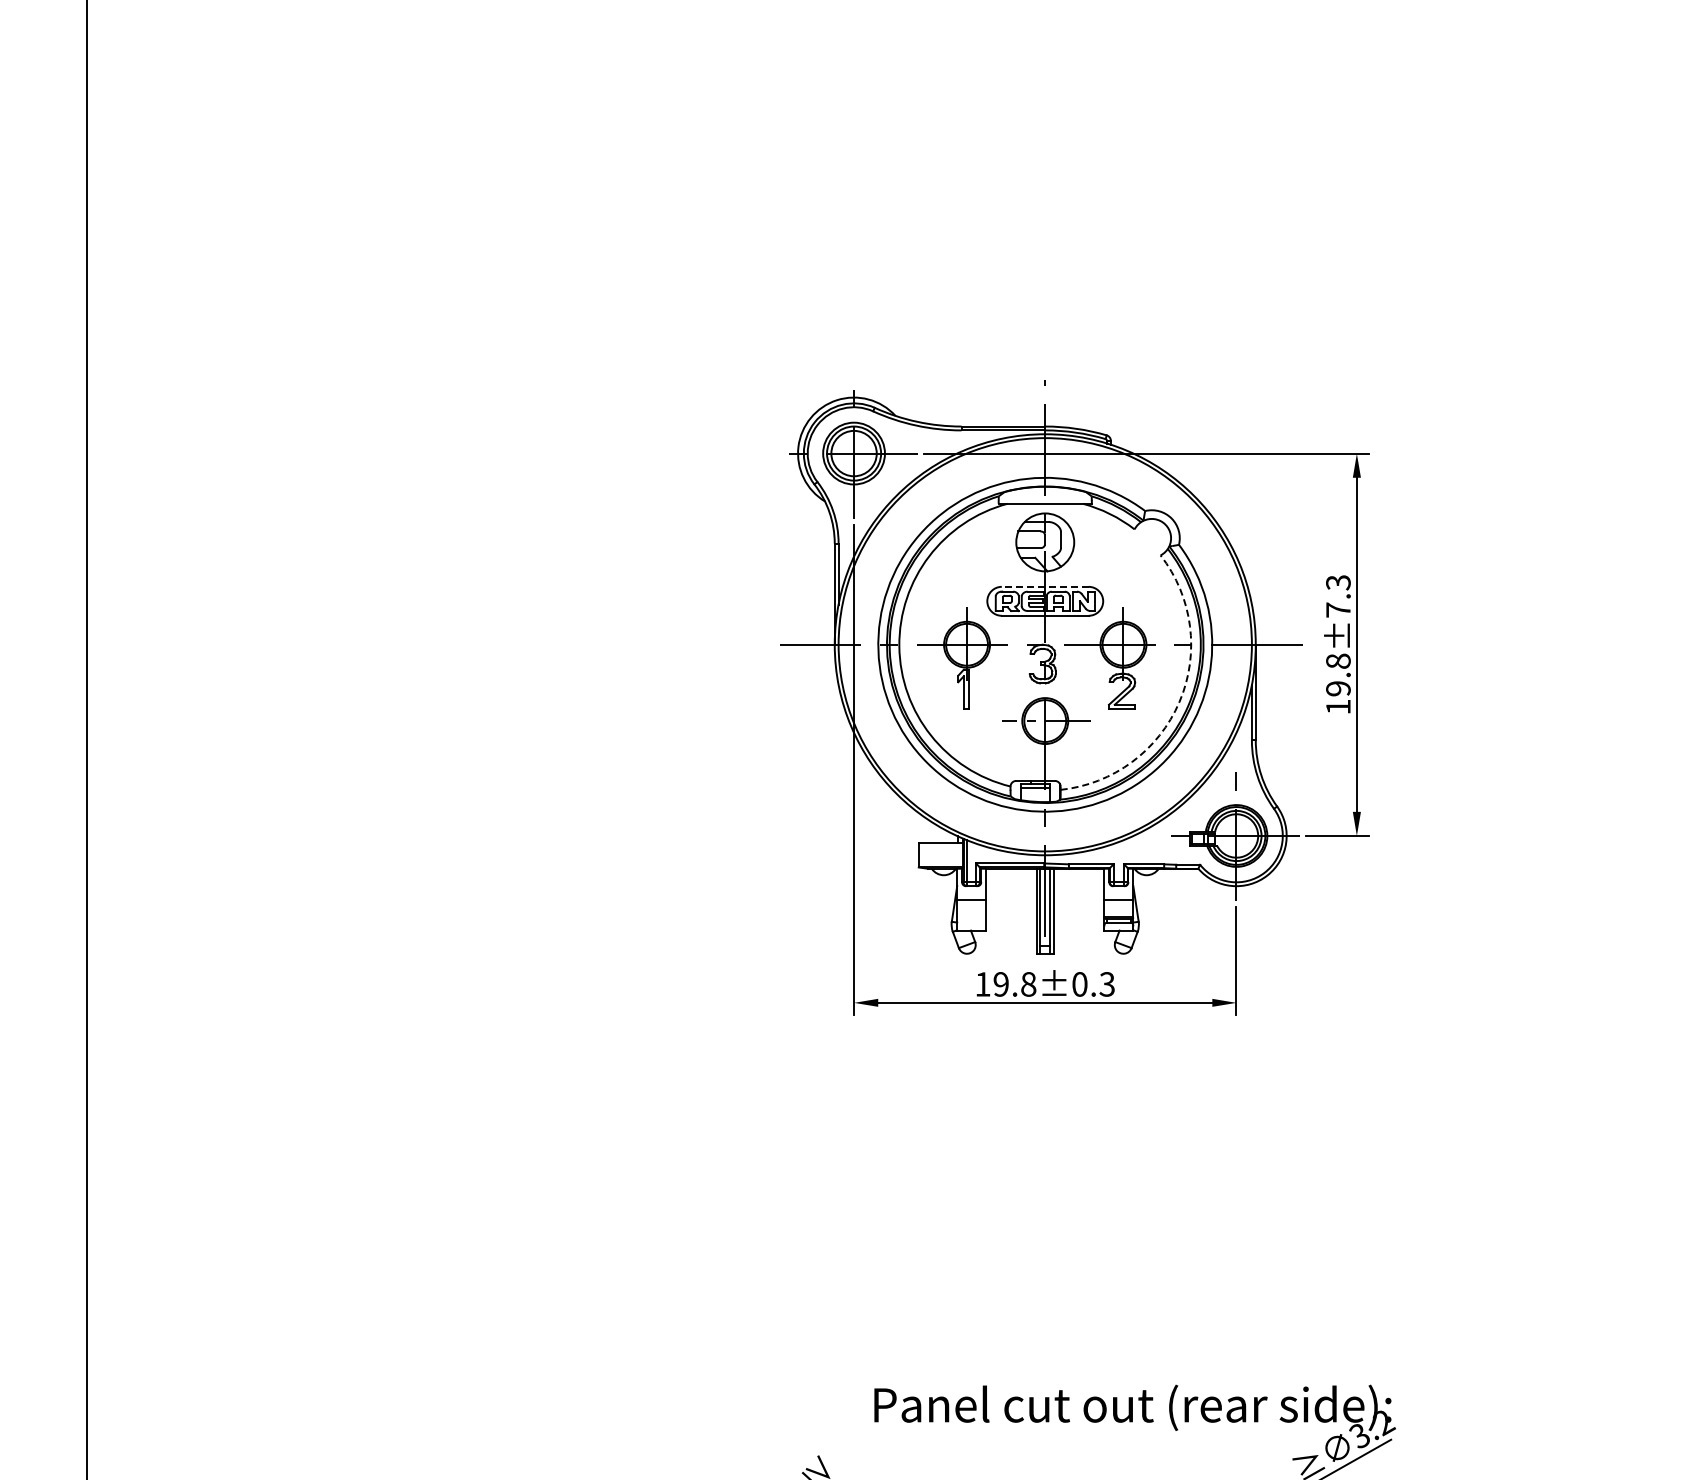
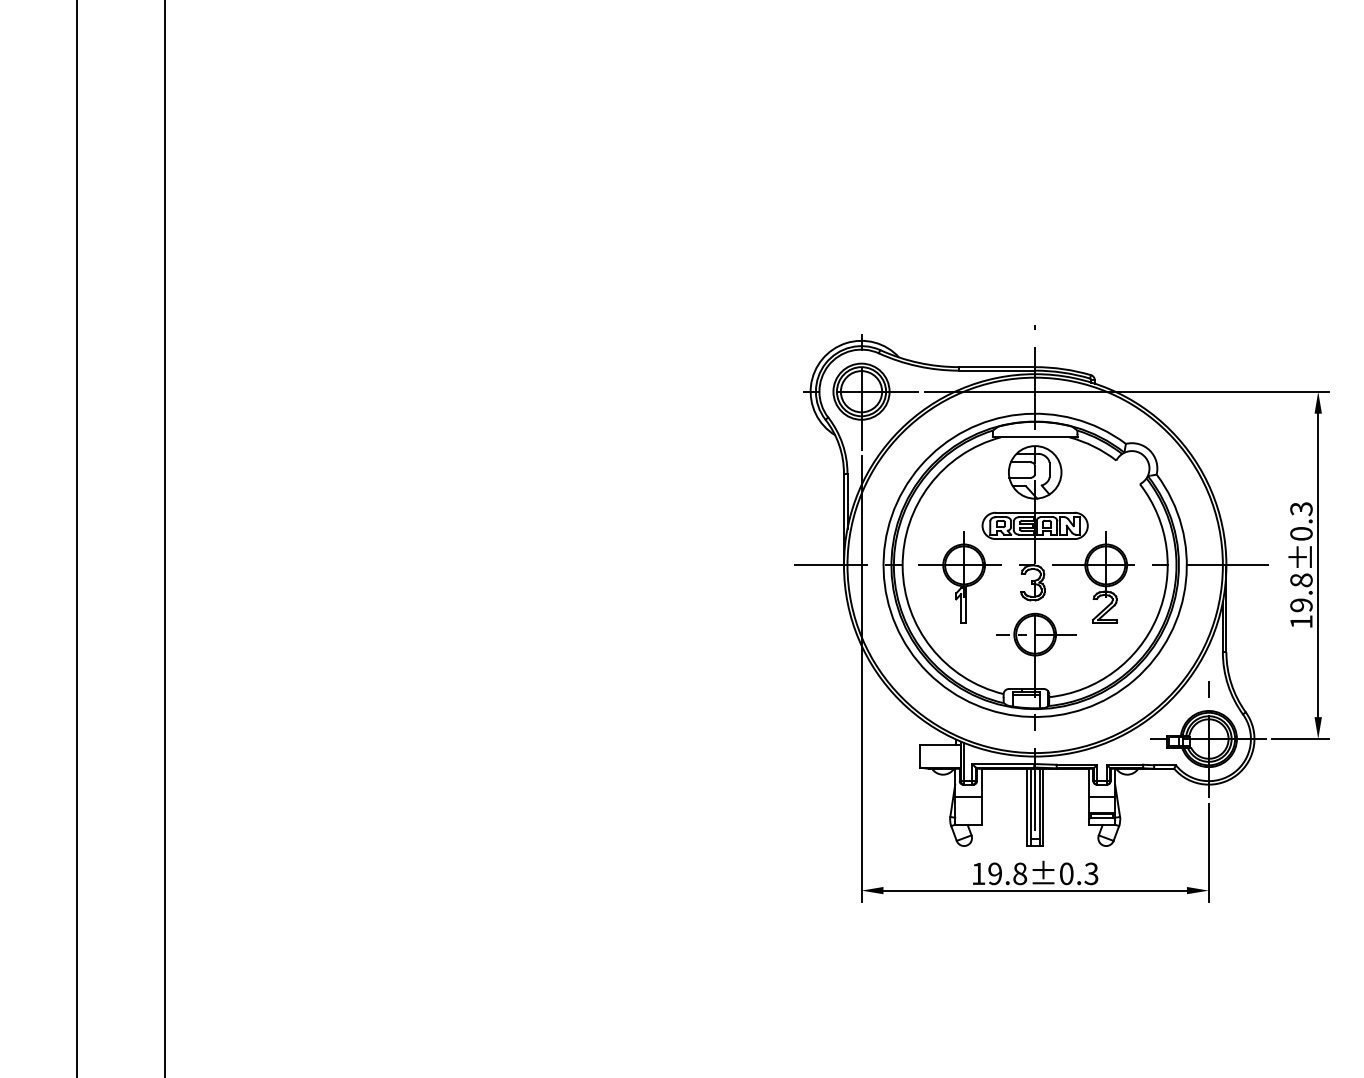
line: (1044, 586) -> (1034, 512), dashed -> solid
text: (1338, 609) -> (1301, 533), 19.8±7.3 -> 19.8±0.3
arc: (1179, 702) -> (1157, 617), dashed -> solid

